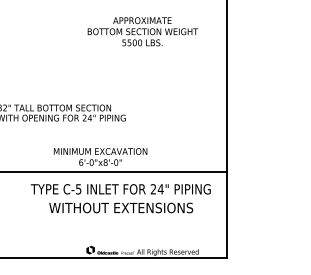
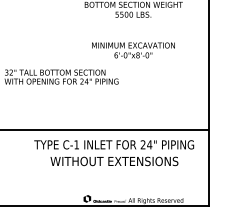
text: (100, 156) -> (133, 49), moved
text: (78, 189) -> (76, 145), C-5 -> C-1

